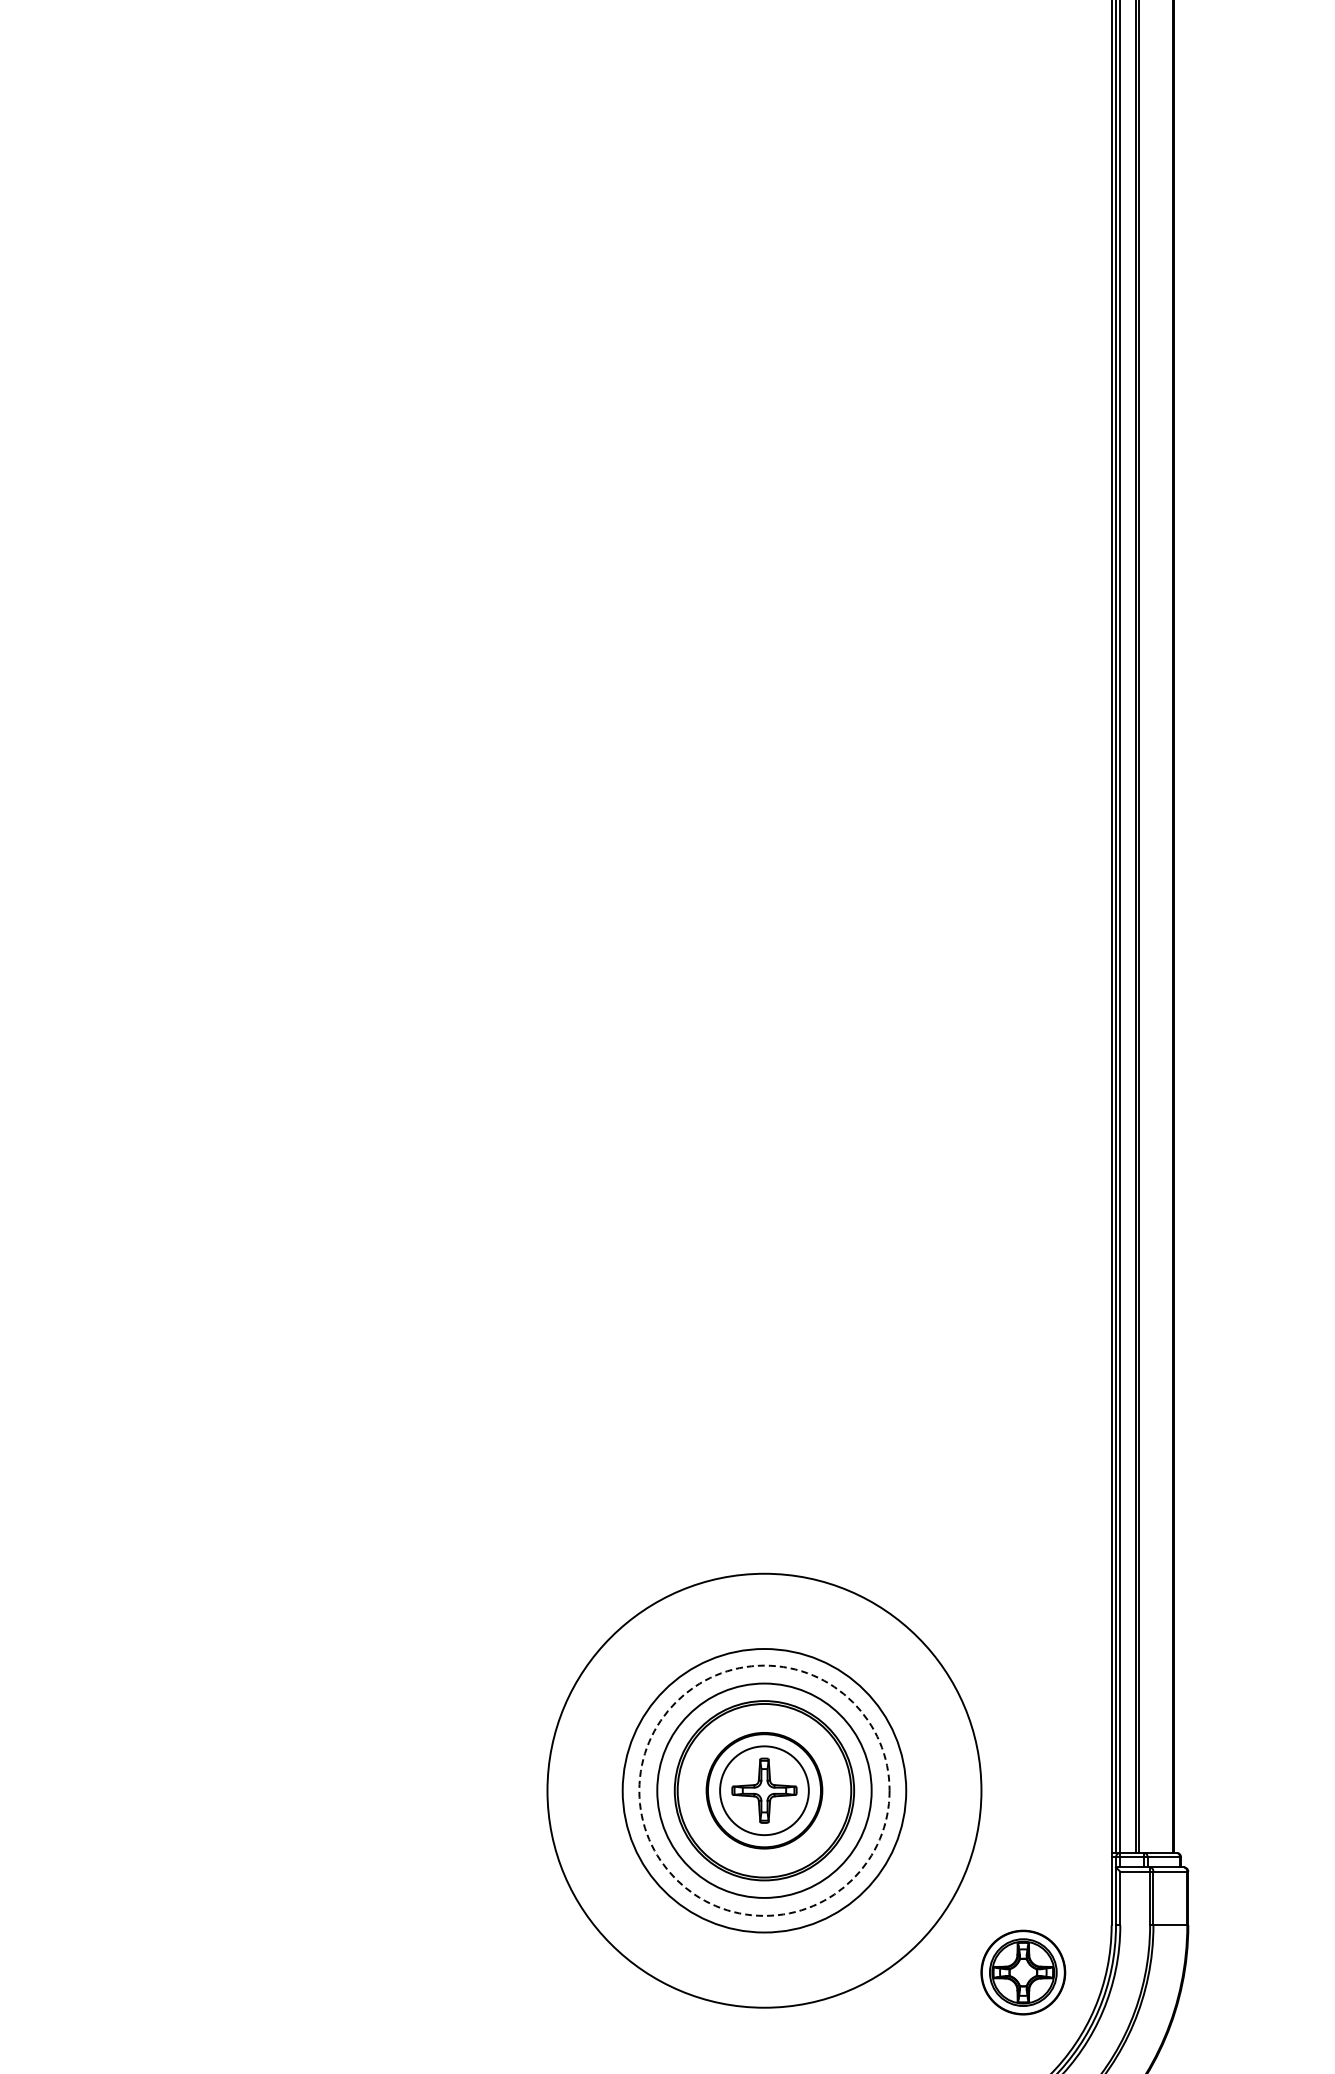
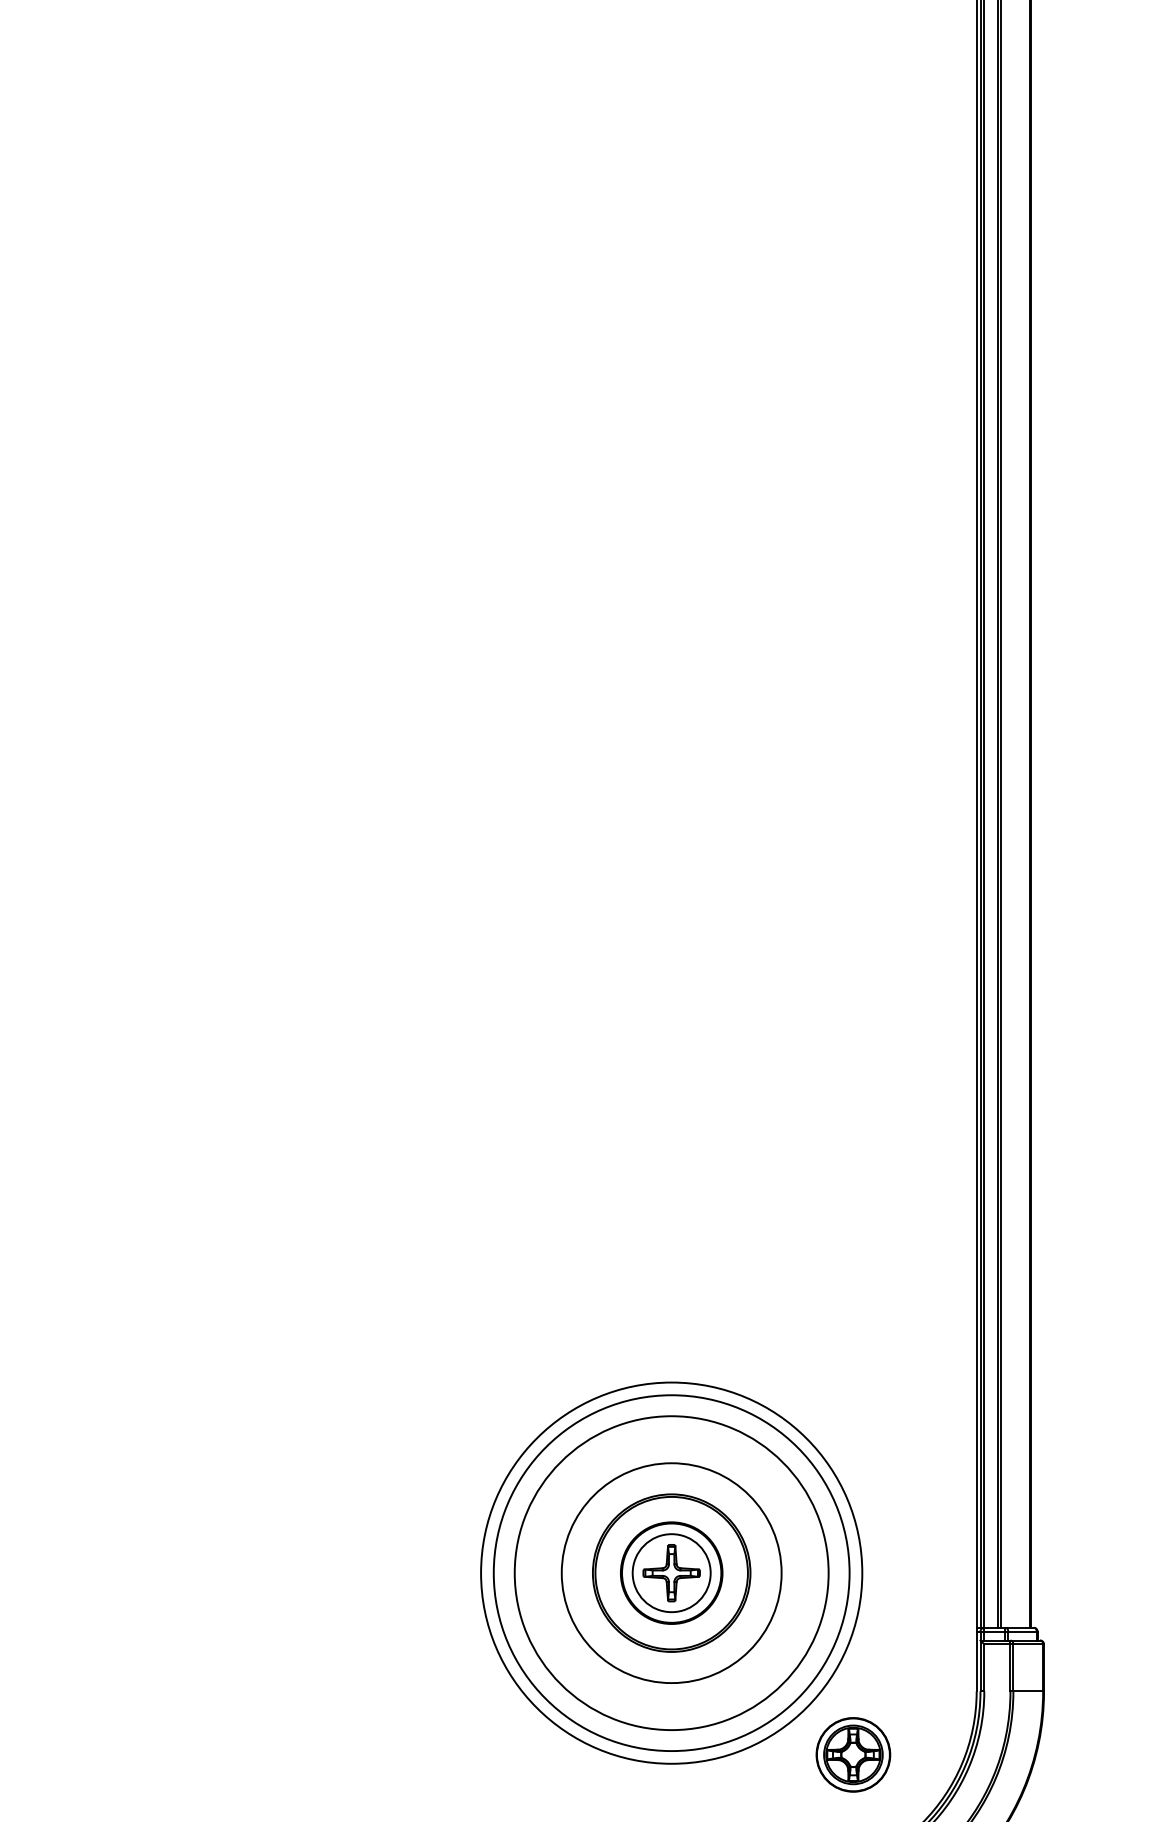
circle: (763, 1790) -> (670, 1572), size x1.43
circle: (764, 1790) -> (671, 1572), dashed -> solid
circle: (764, 1790) -> (671, 1572), size x1.67
part: (1023, 1972) -> (853, 1754), moved

